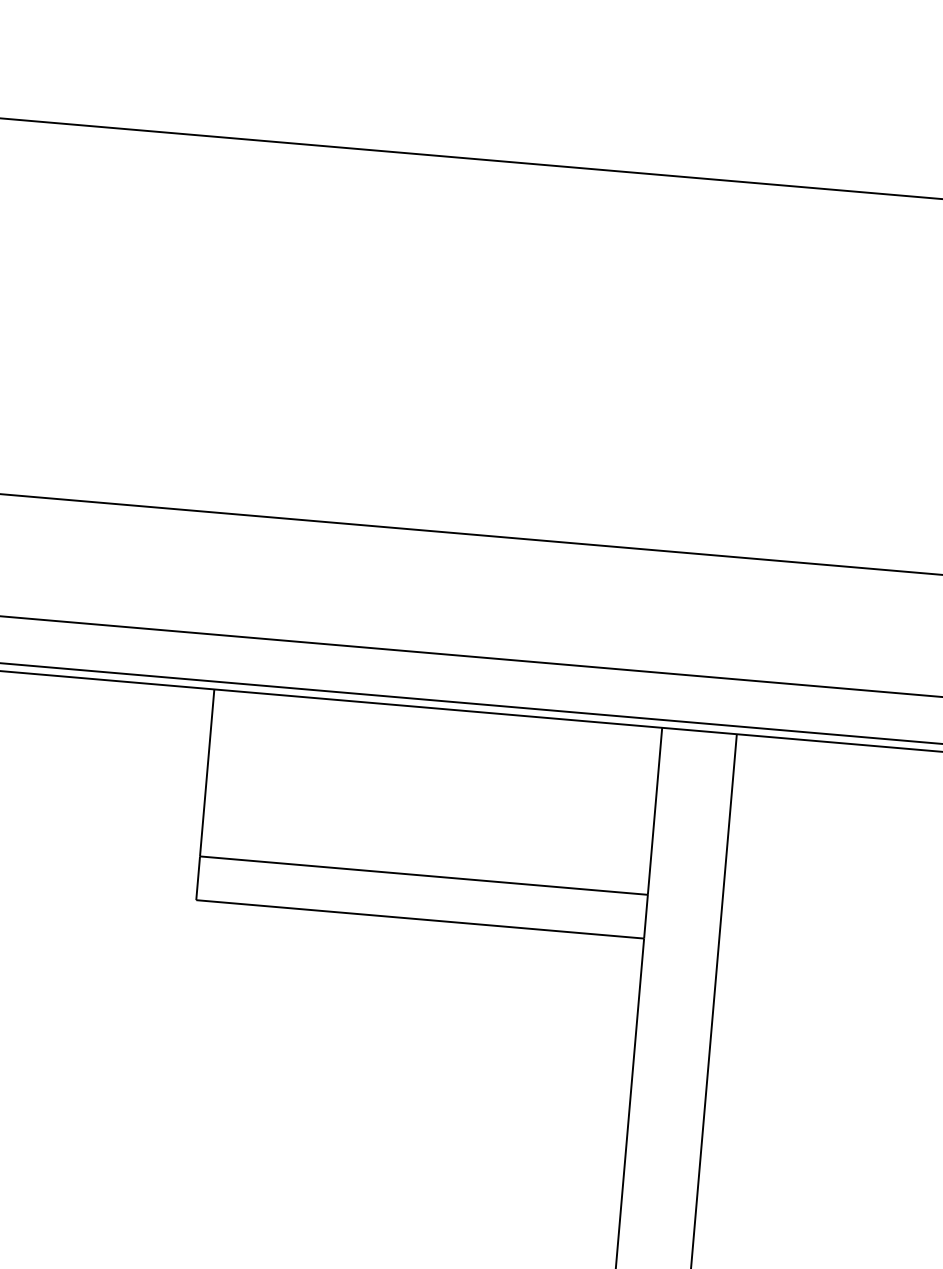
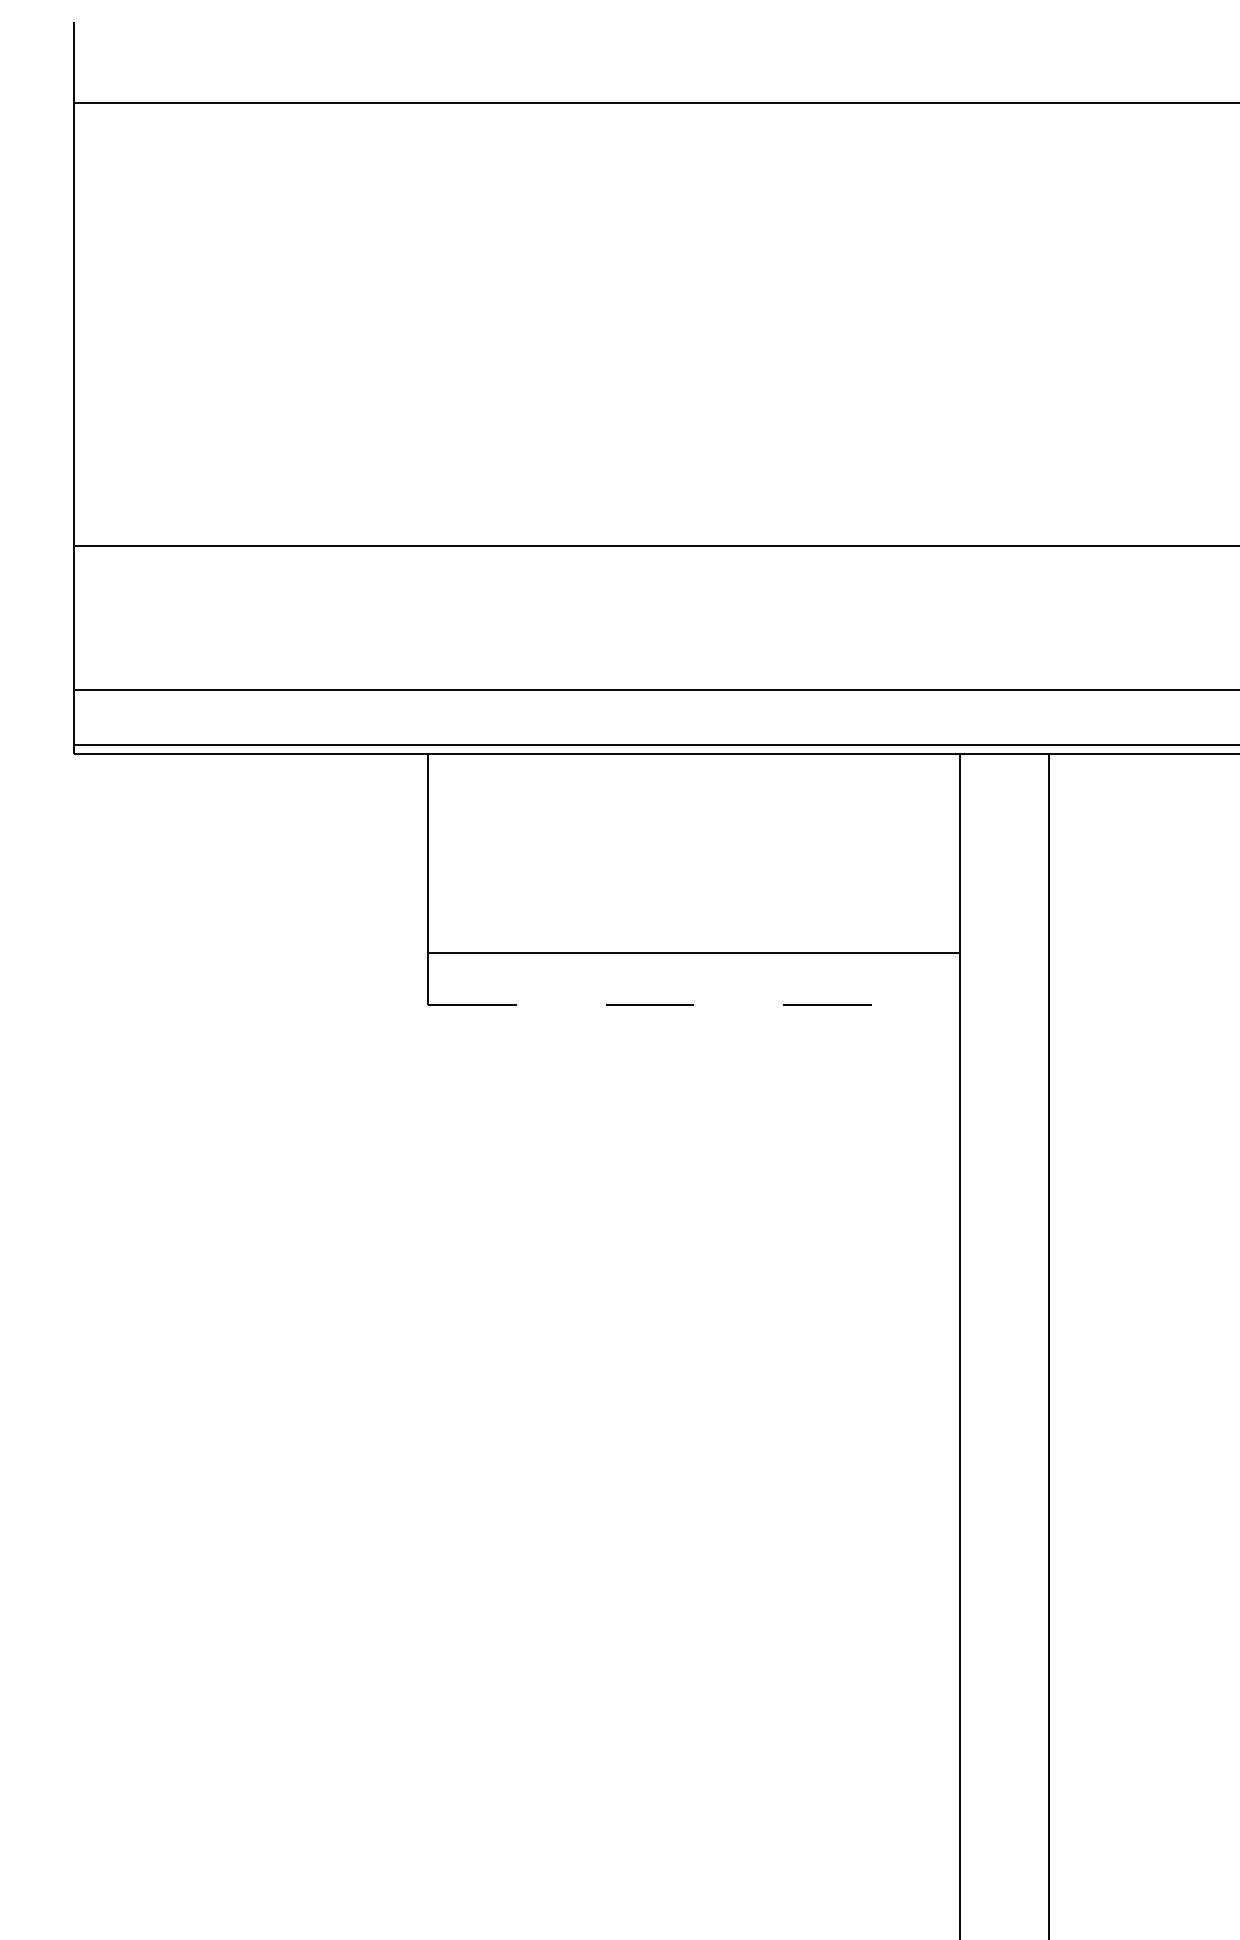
line: (420, 919) -> (694, 1004), solid -> dashed

